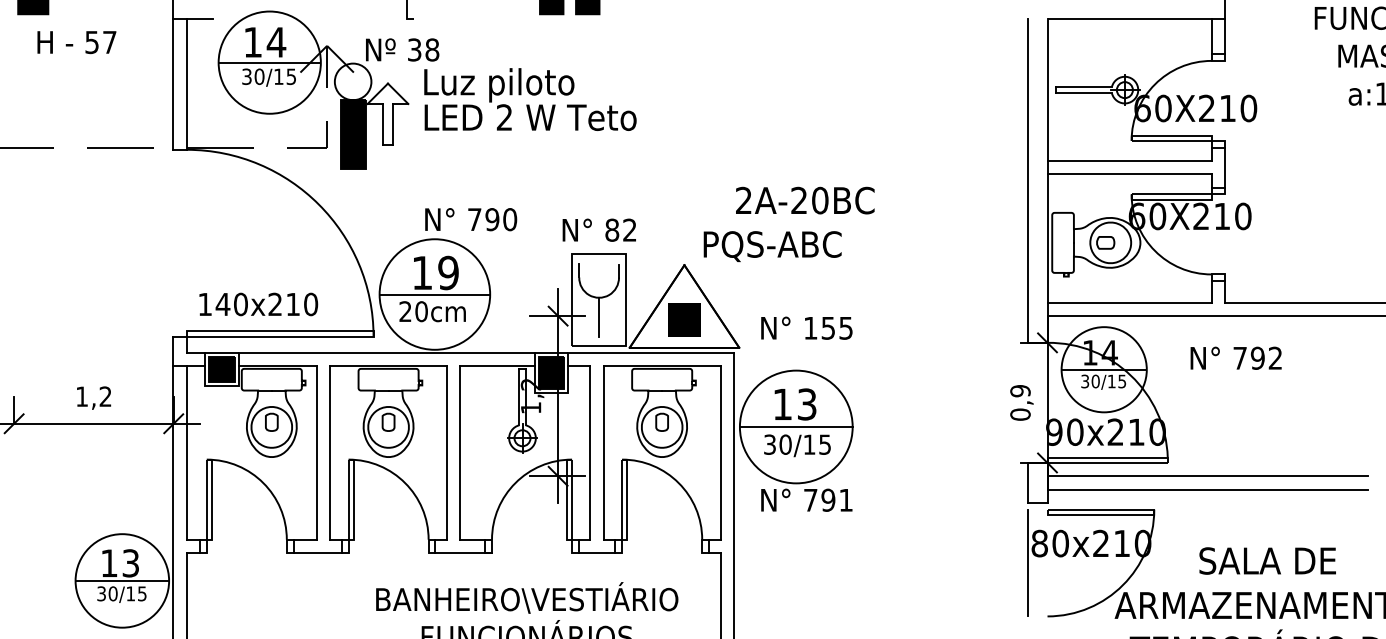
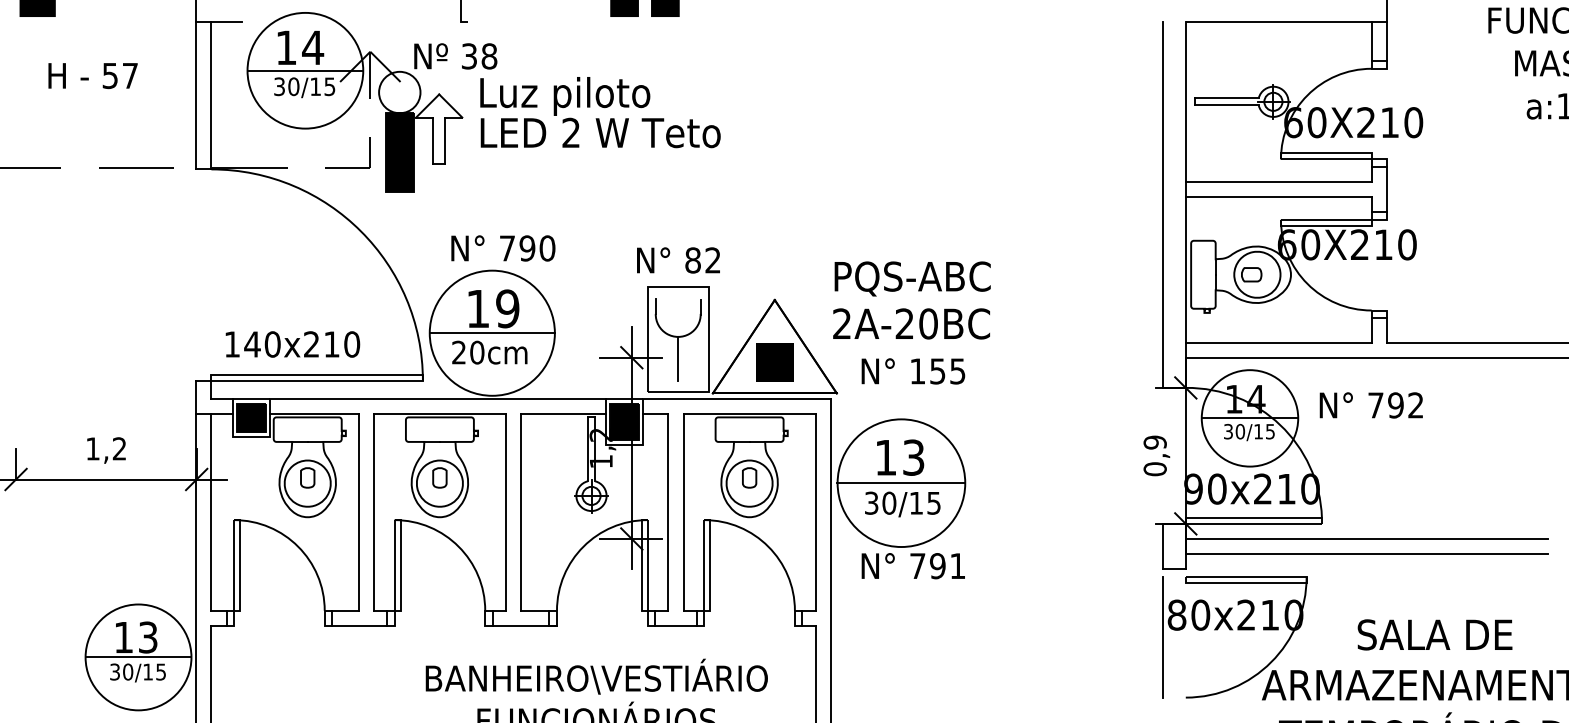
text: (76, 42) -> (92, 76), moved
text: (805, 200) -> (911, 323), moved
text: (471, 219) -> (503, 248), moved
text: (772, 246) -> (912, 278), moved
text: (1235, 358) -> (1370, 405), moved

